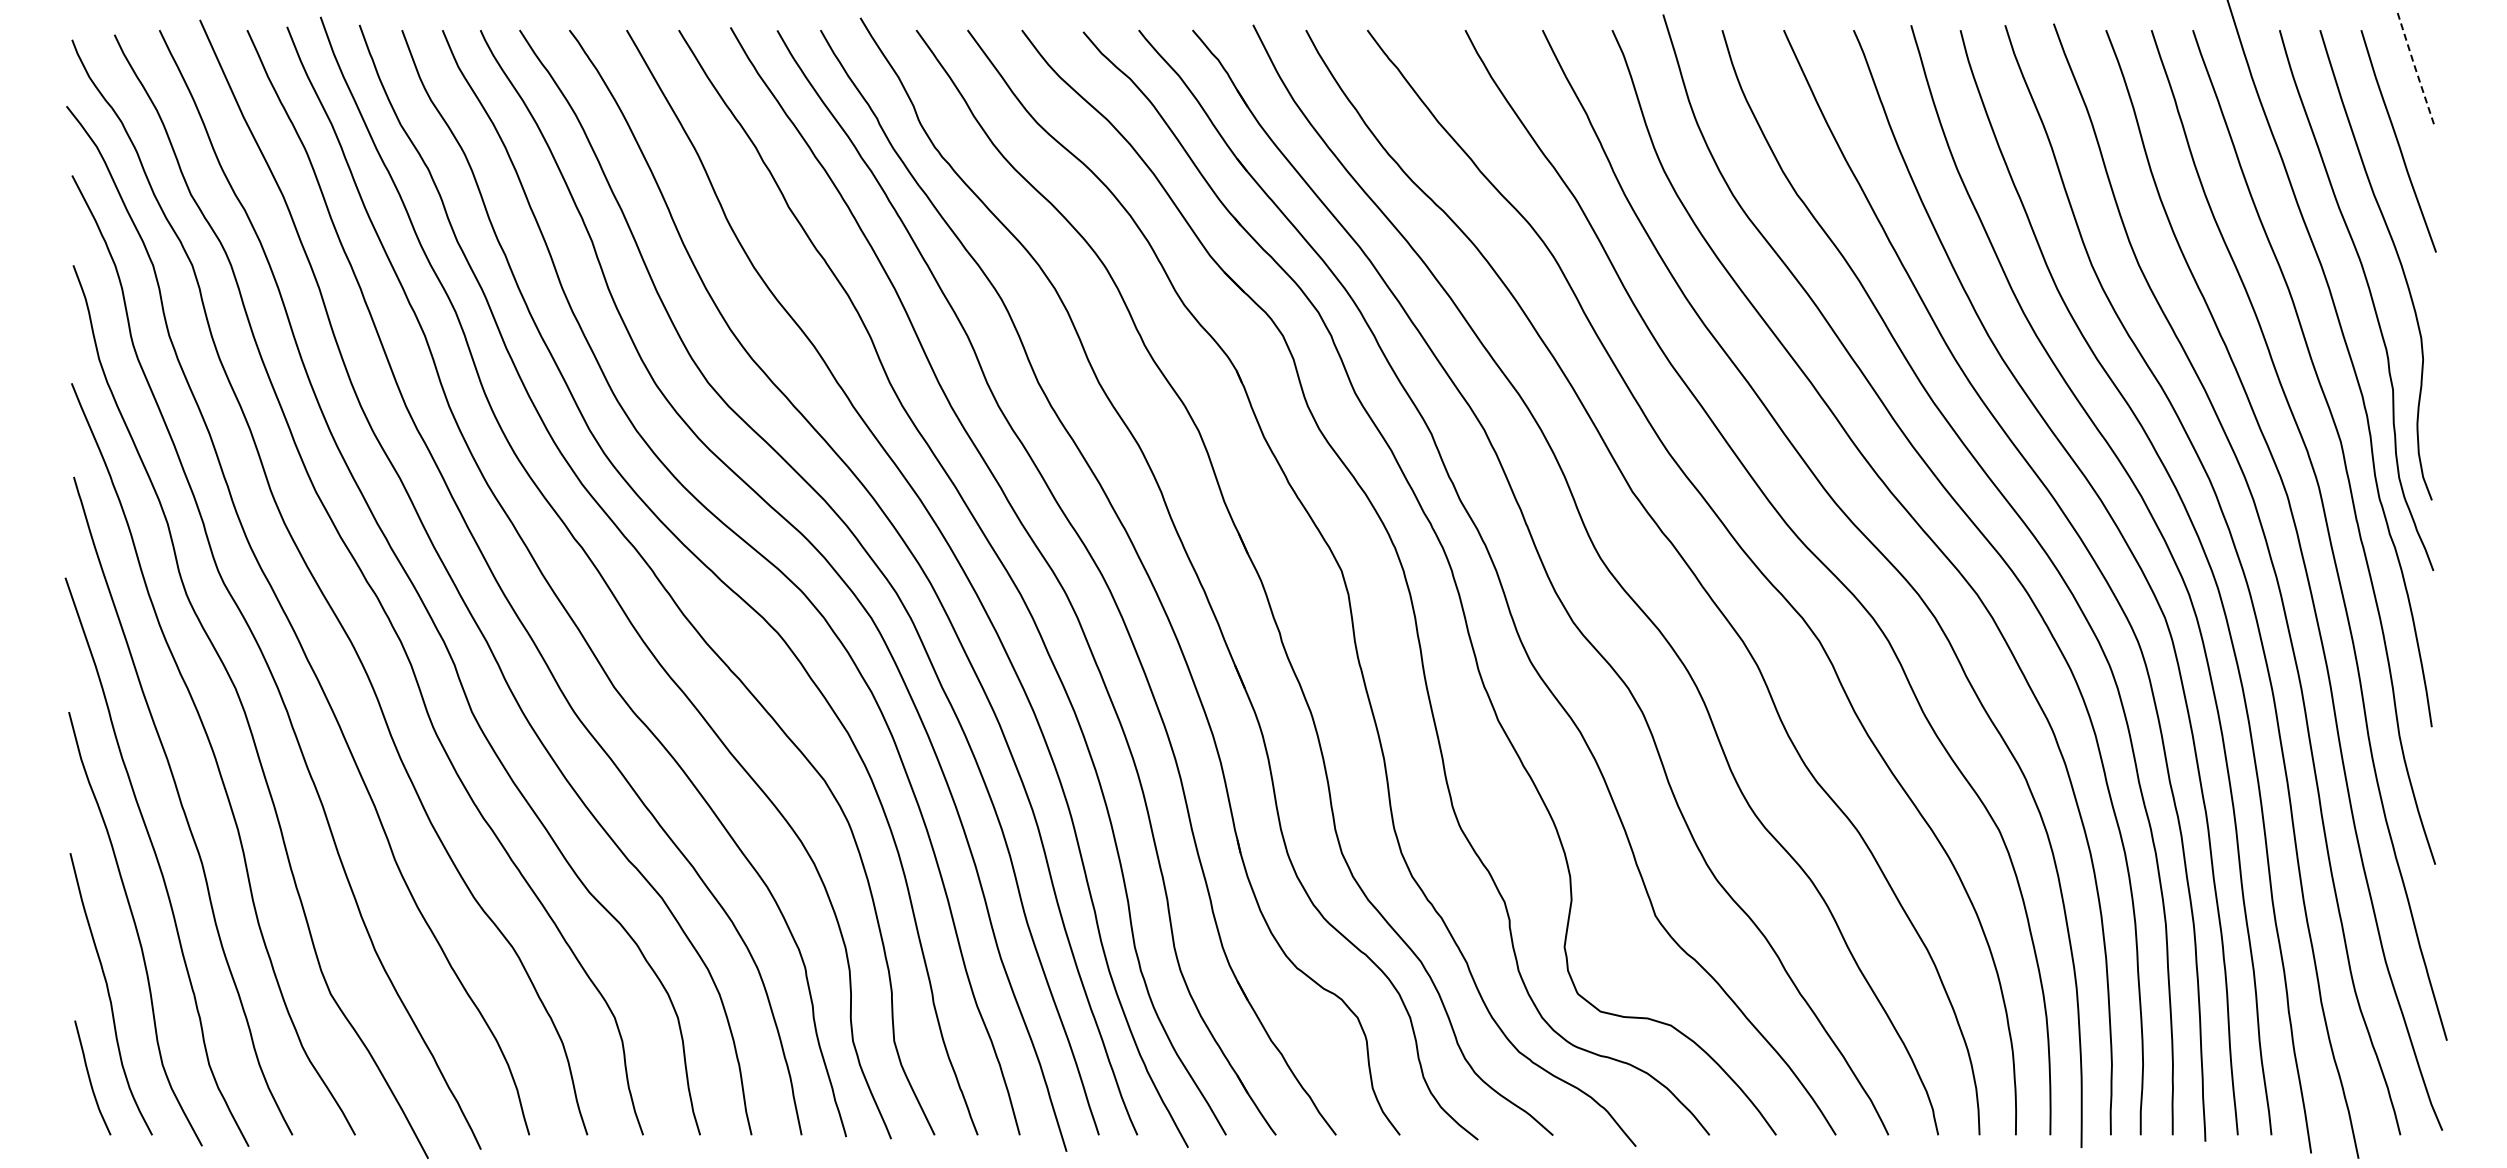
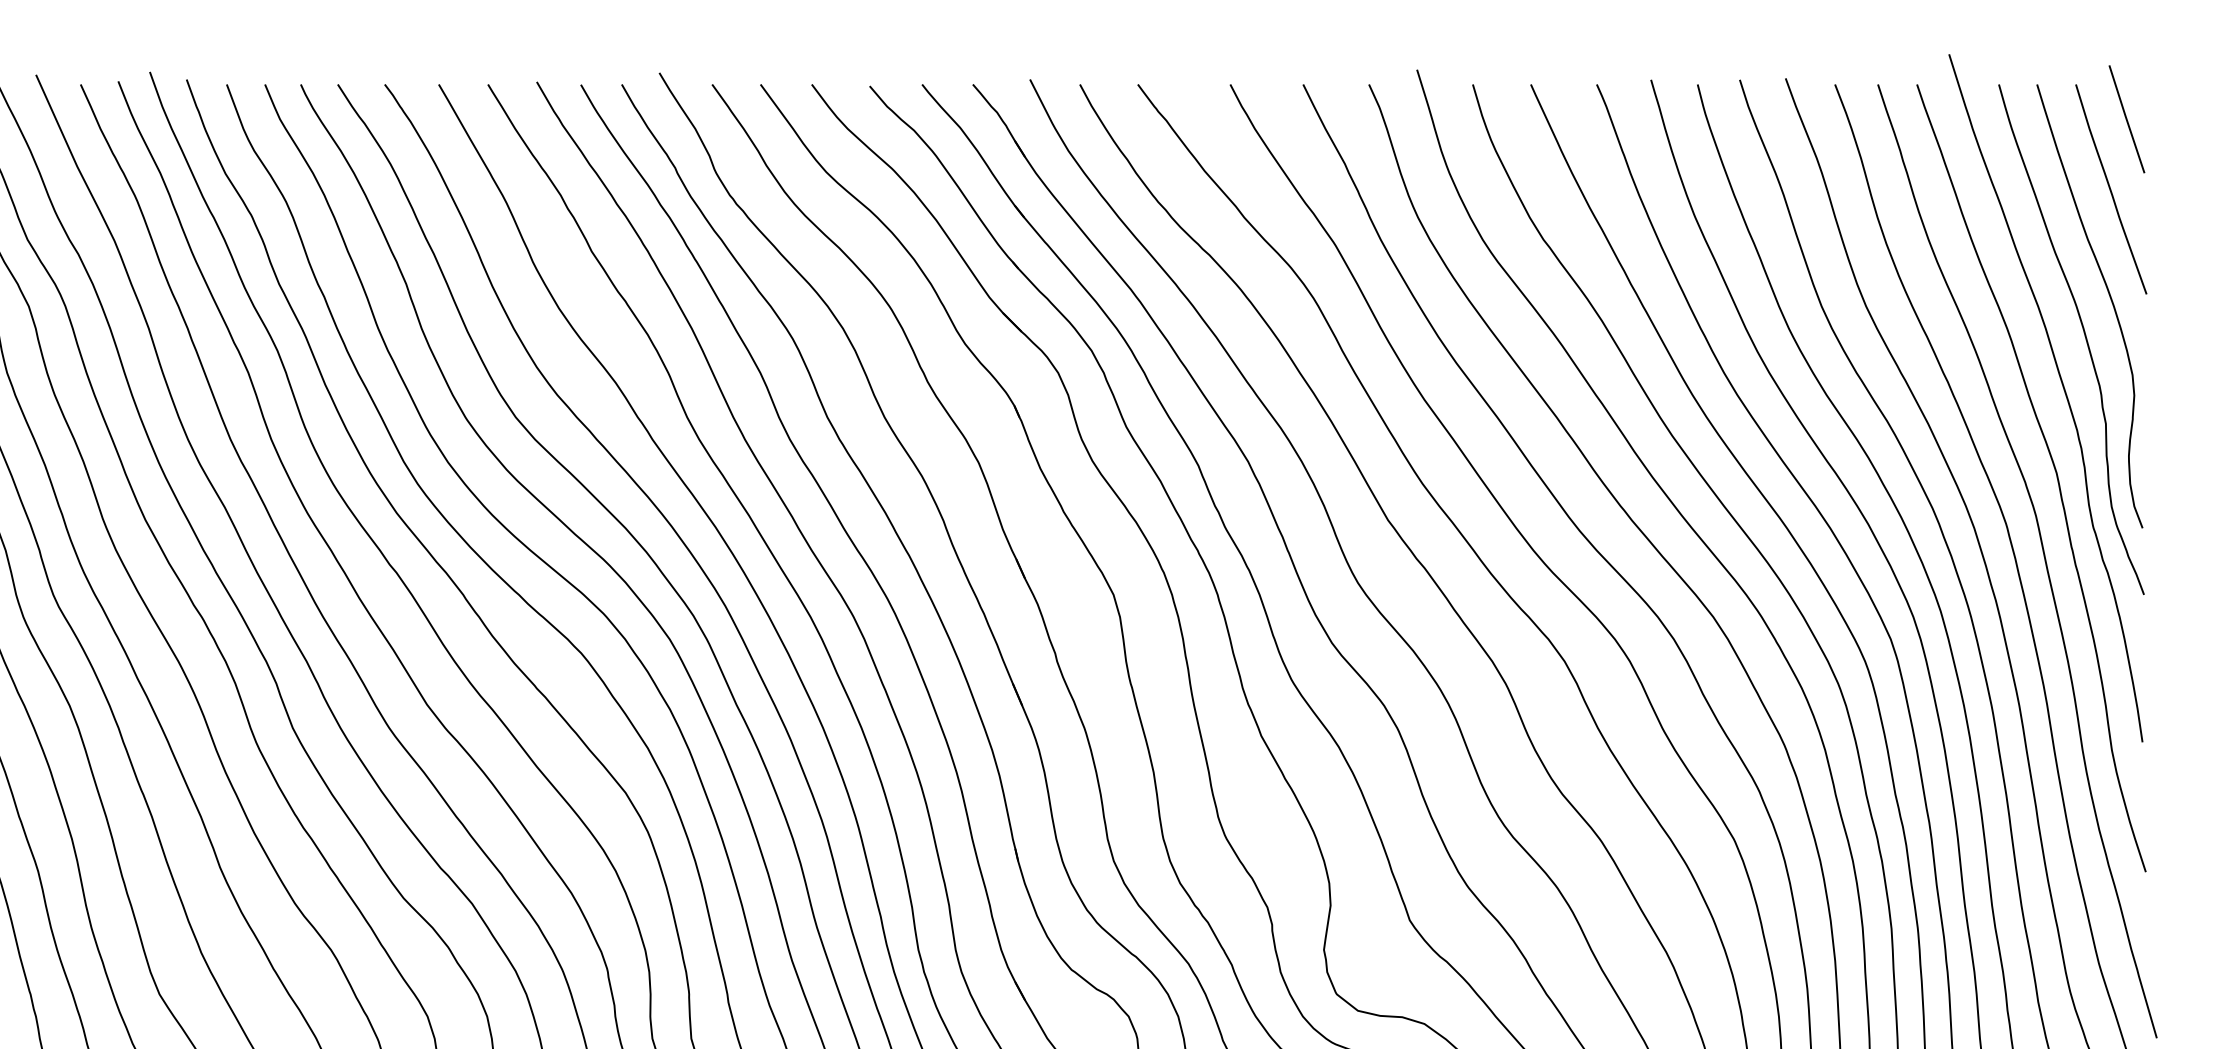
line: (2414, 66) -> (2126, 118), dashed -> solid

